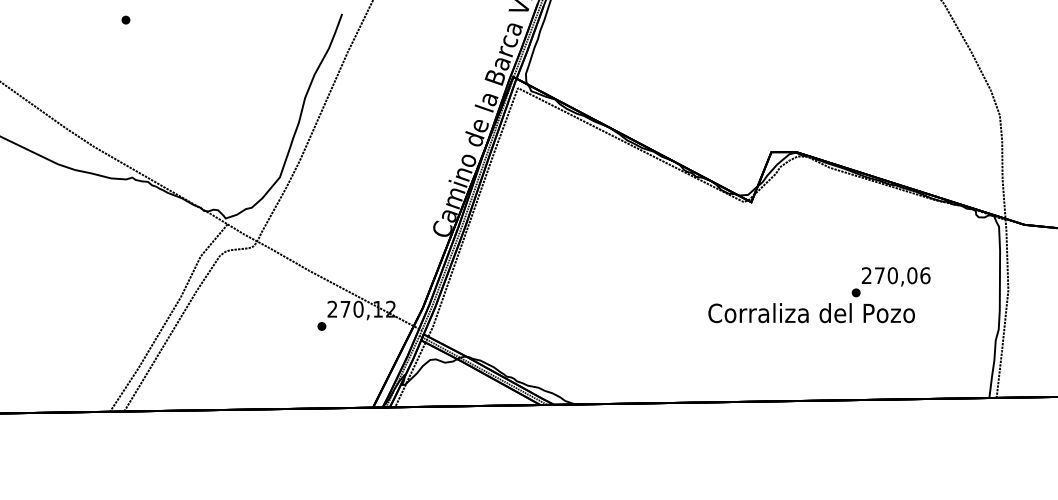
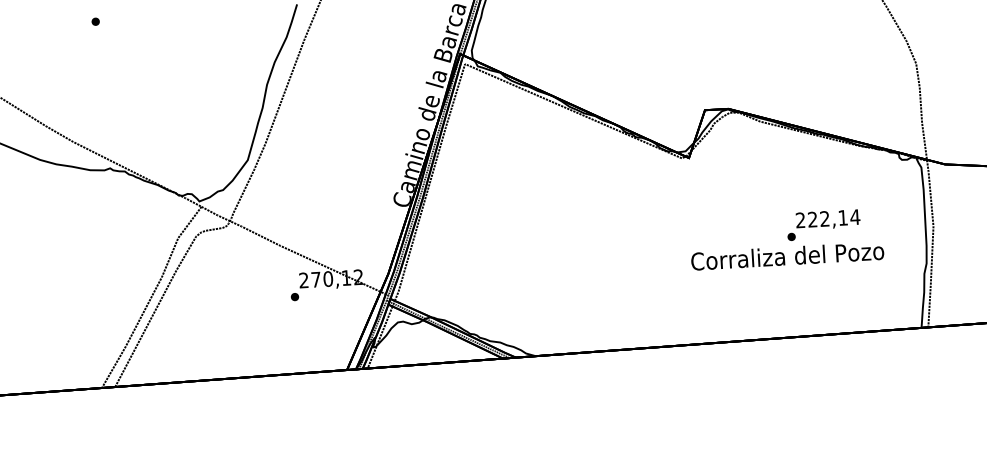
text: (902, 275) -> (833, 218), 270,06 -> 222,14
text: (811, 313) -> (787, 256), moved

